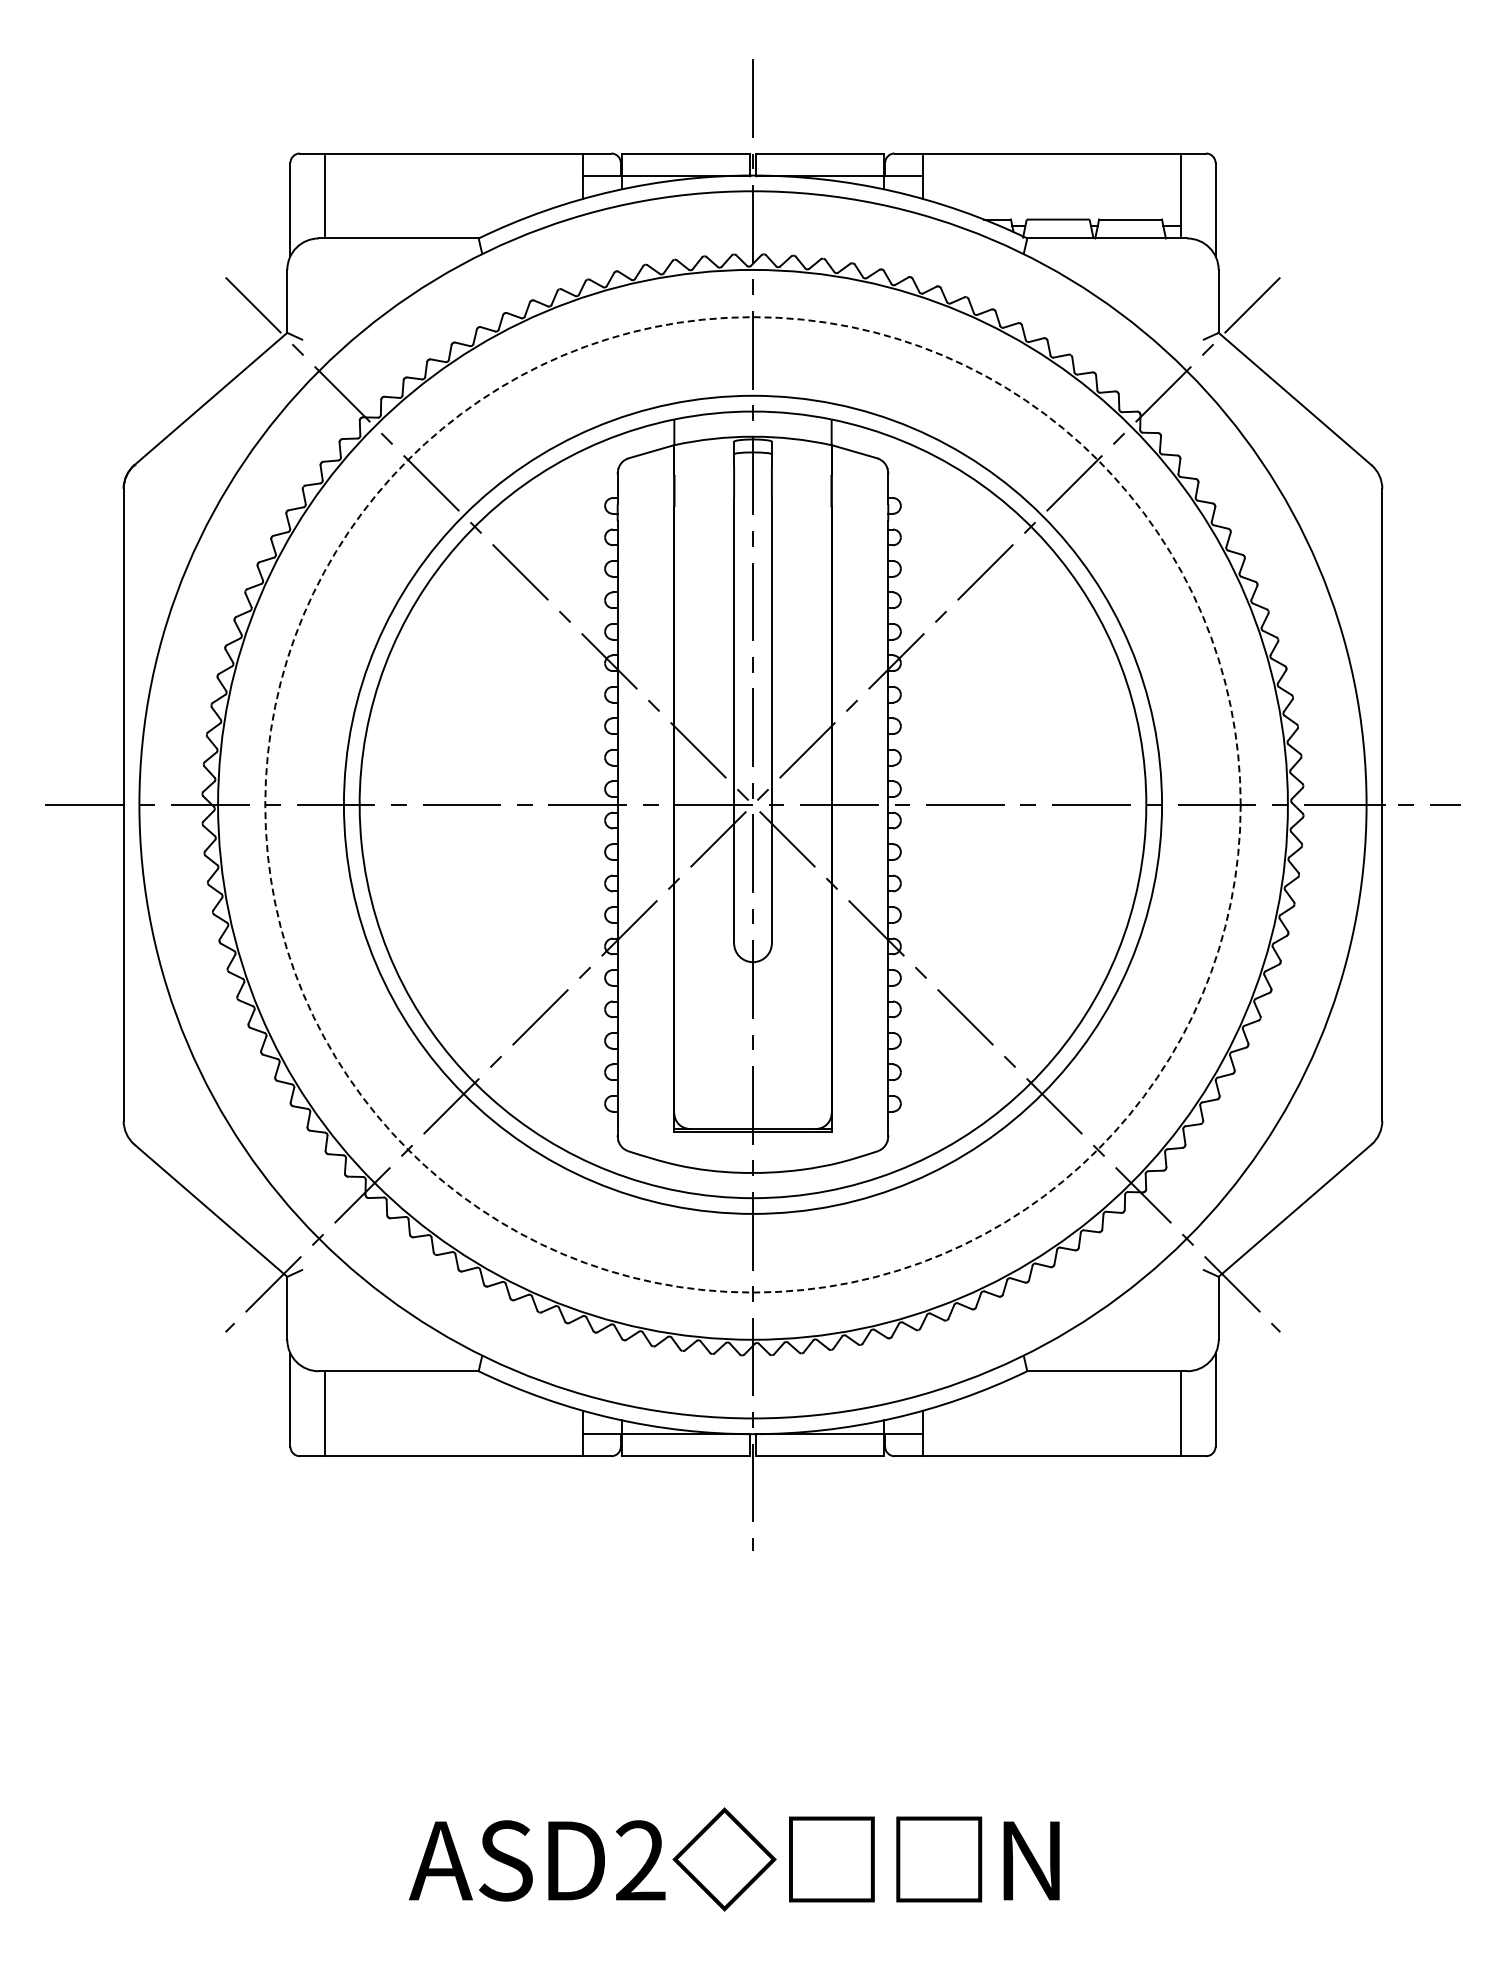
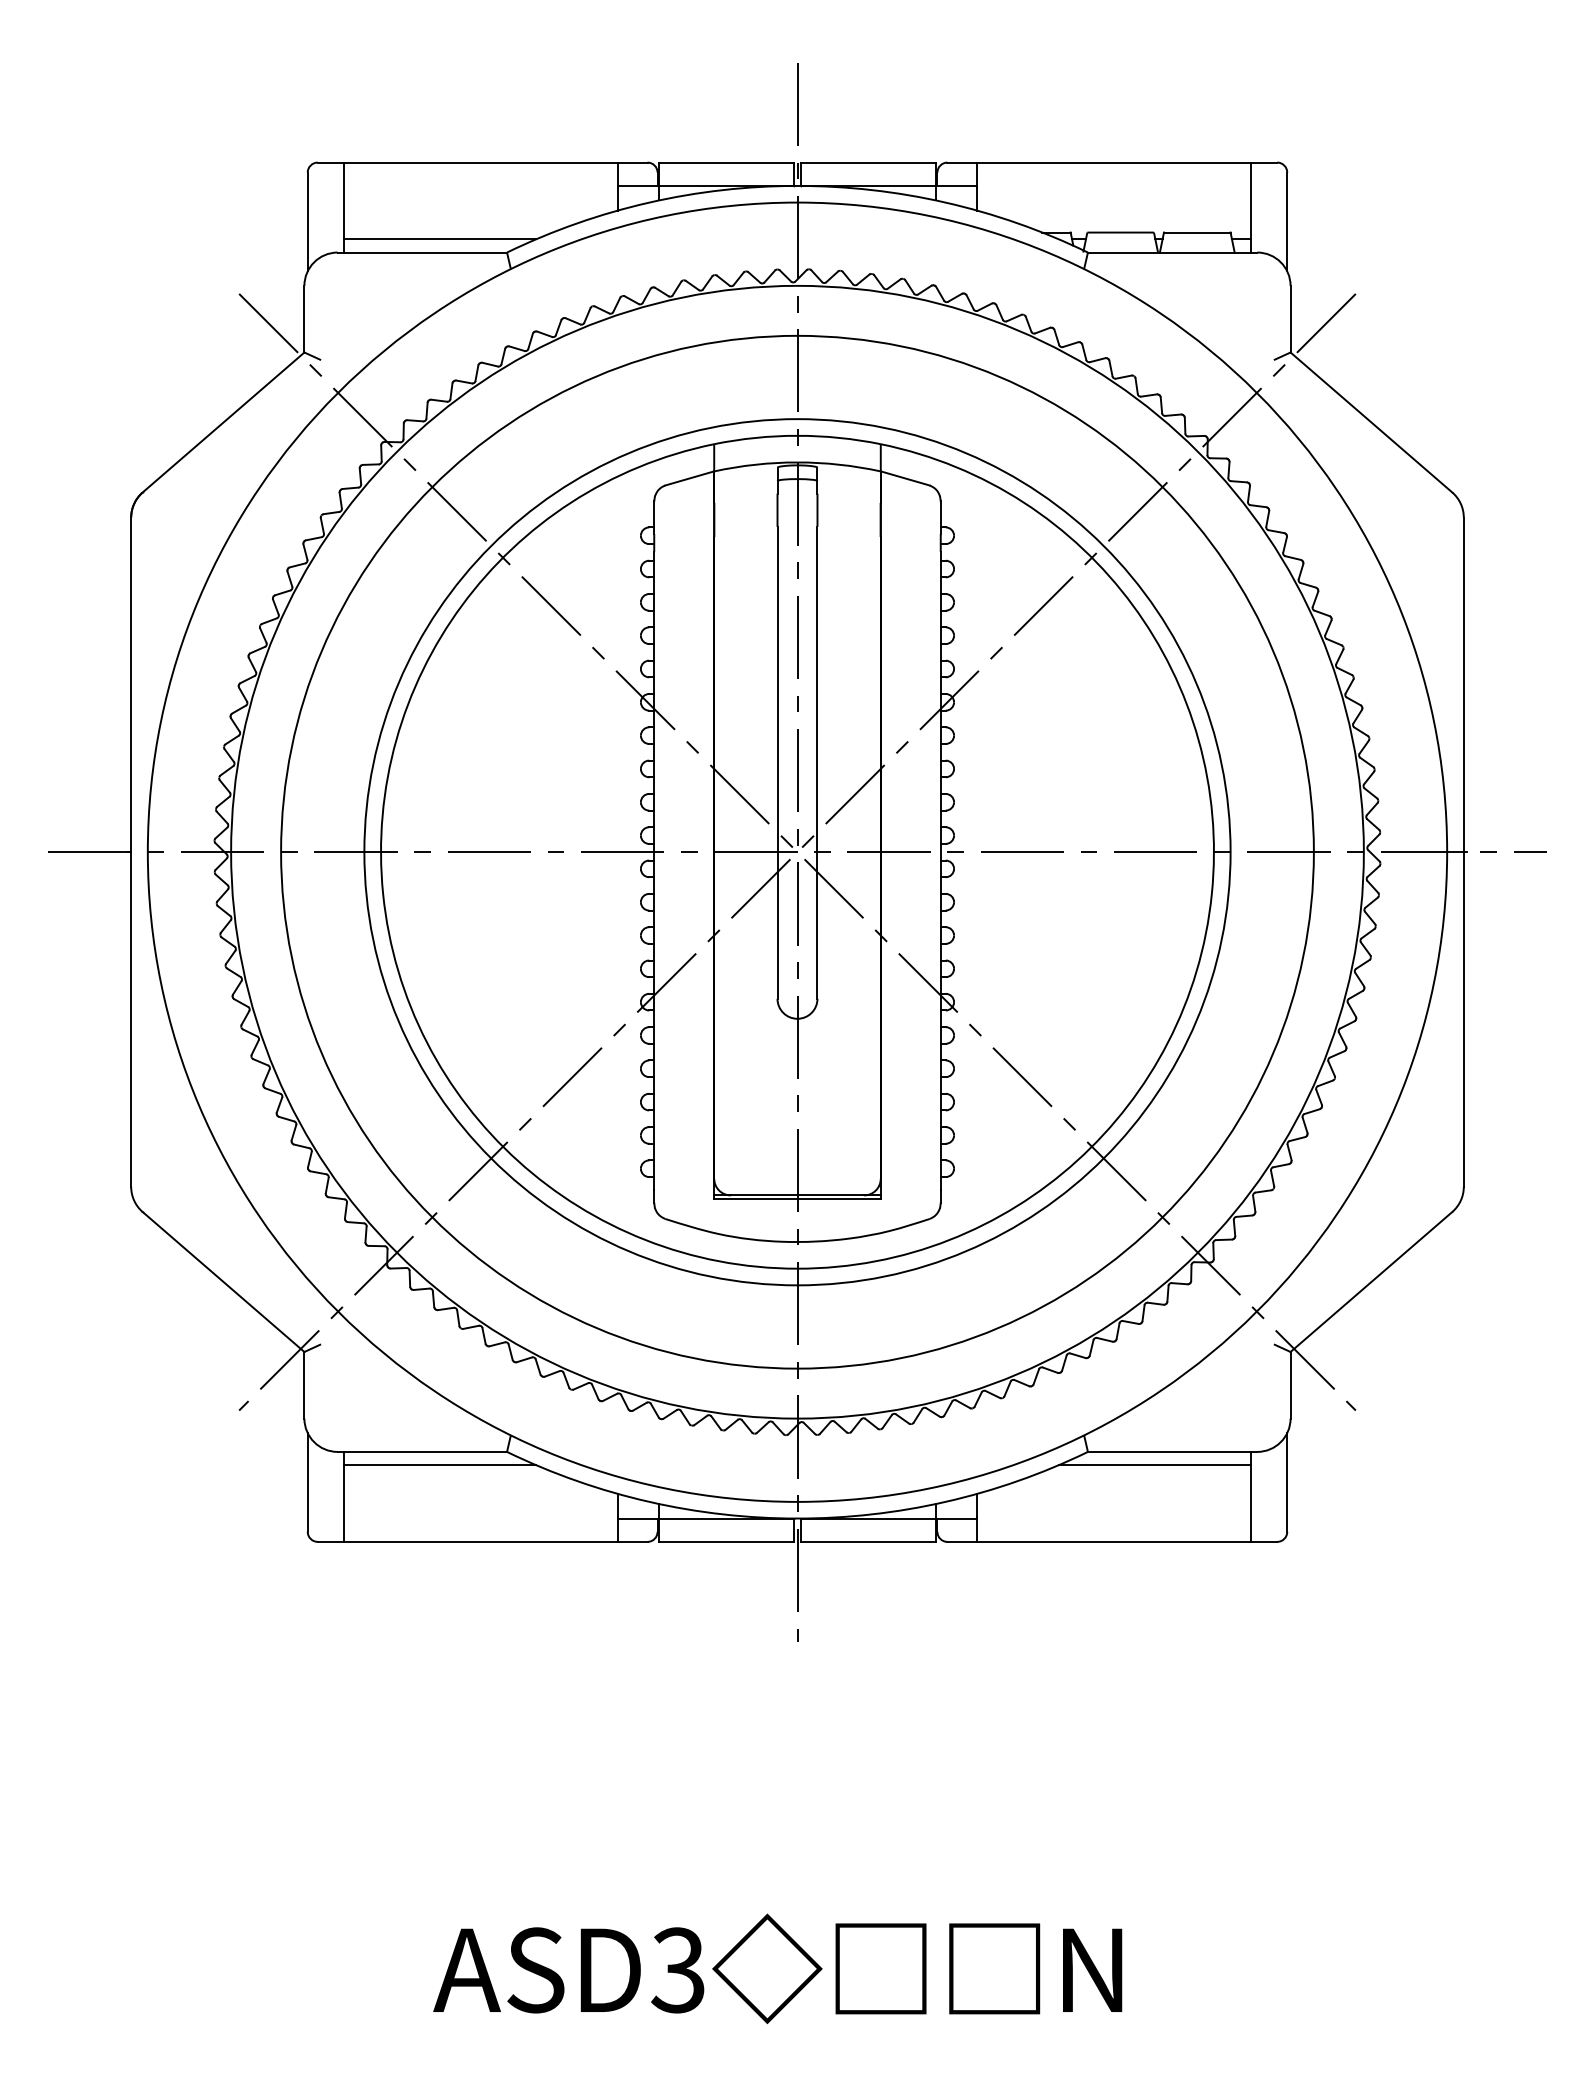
line: (415, 225) -> (440, 238), added
circle: (752, 804) -> (796, 851), dashed -> solid
line: (415, 1383) -> (440, 1464), added
line: (1089, 1383) -> (1153, 1464), added
text: (639, 1860) -> (677, 1969), ASD2 -> ASD3

